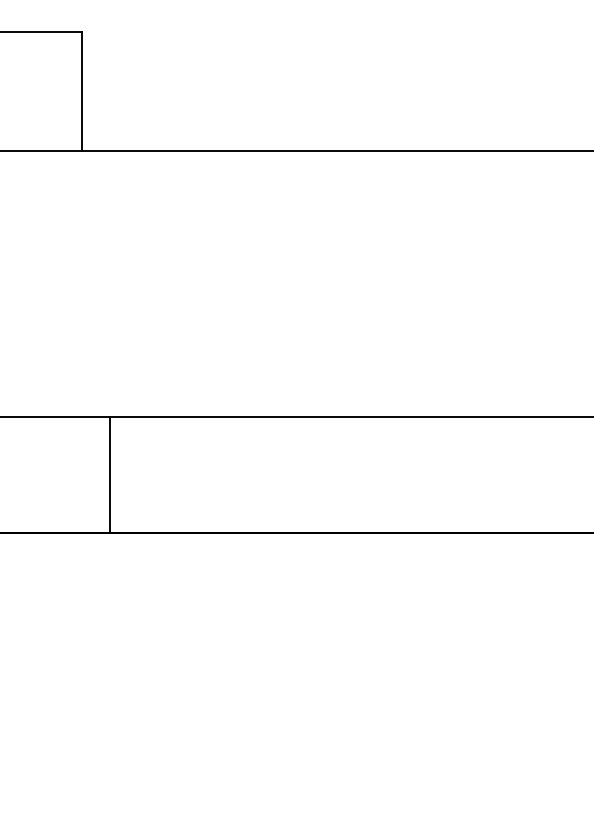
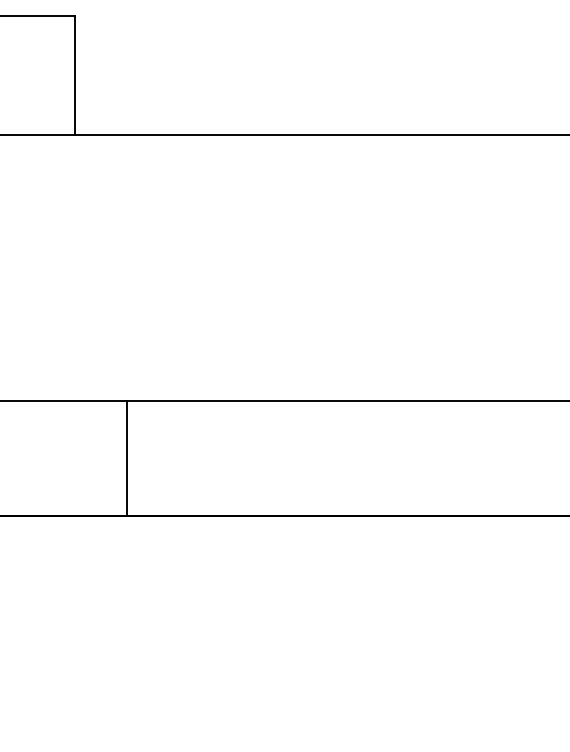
line: (110, 474) -> (127, 458), moved

